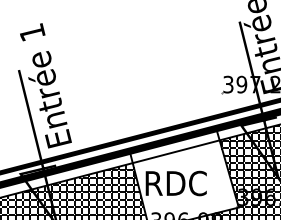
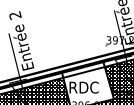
text: (32, 32) -> (15, 15), 1 -> 2

